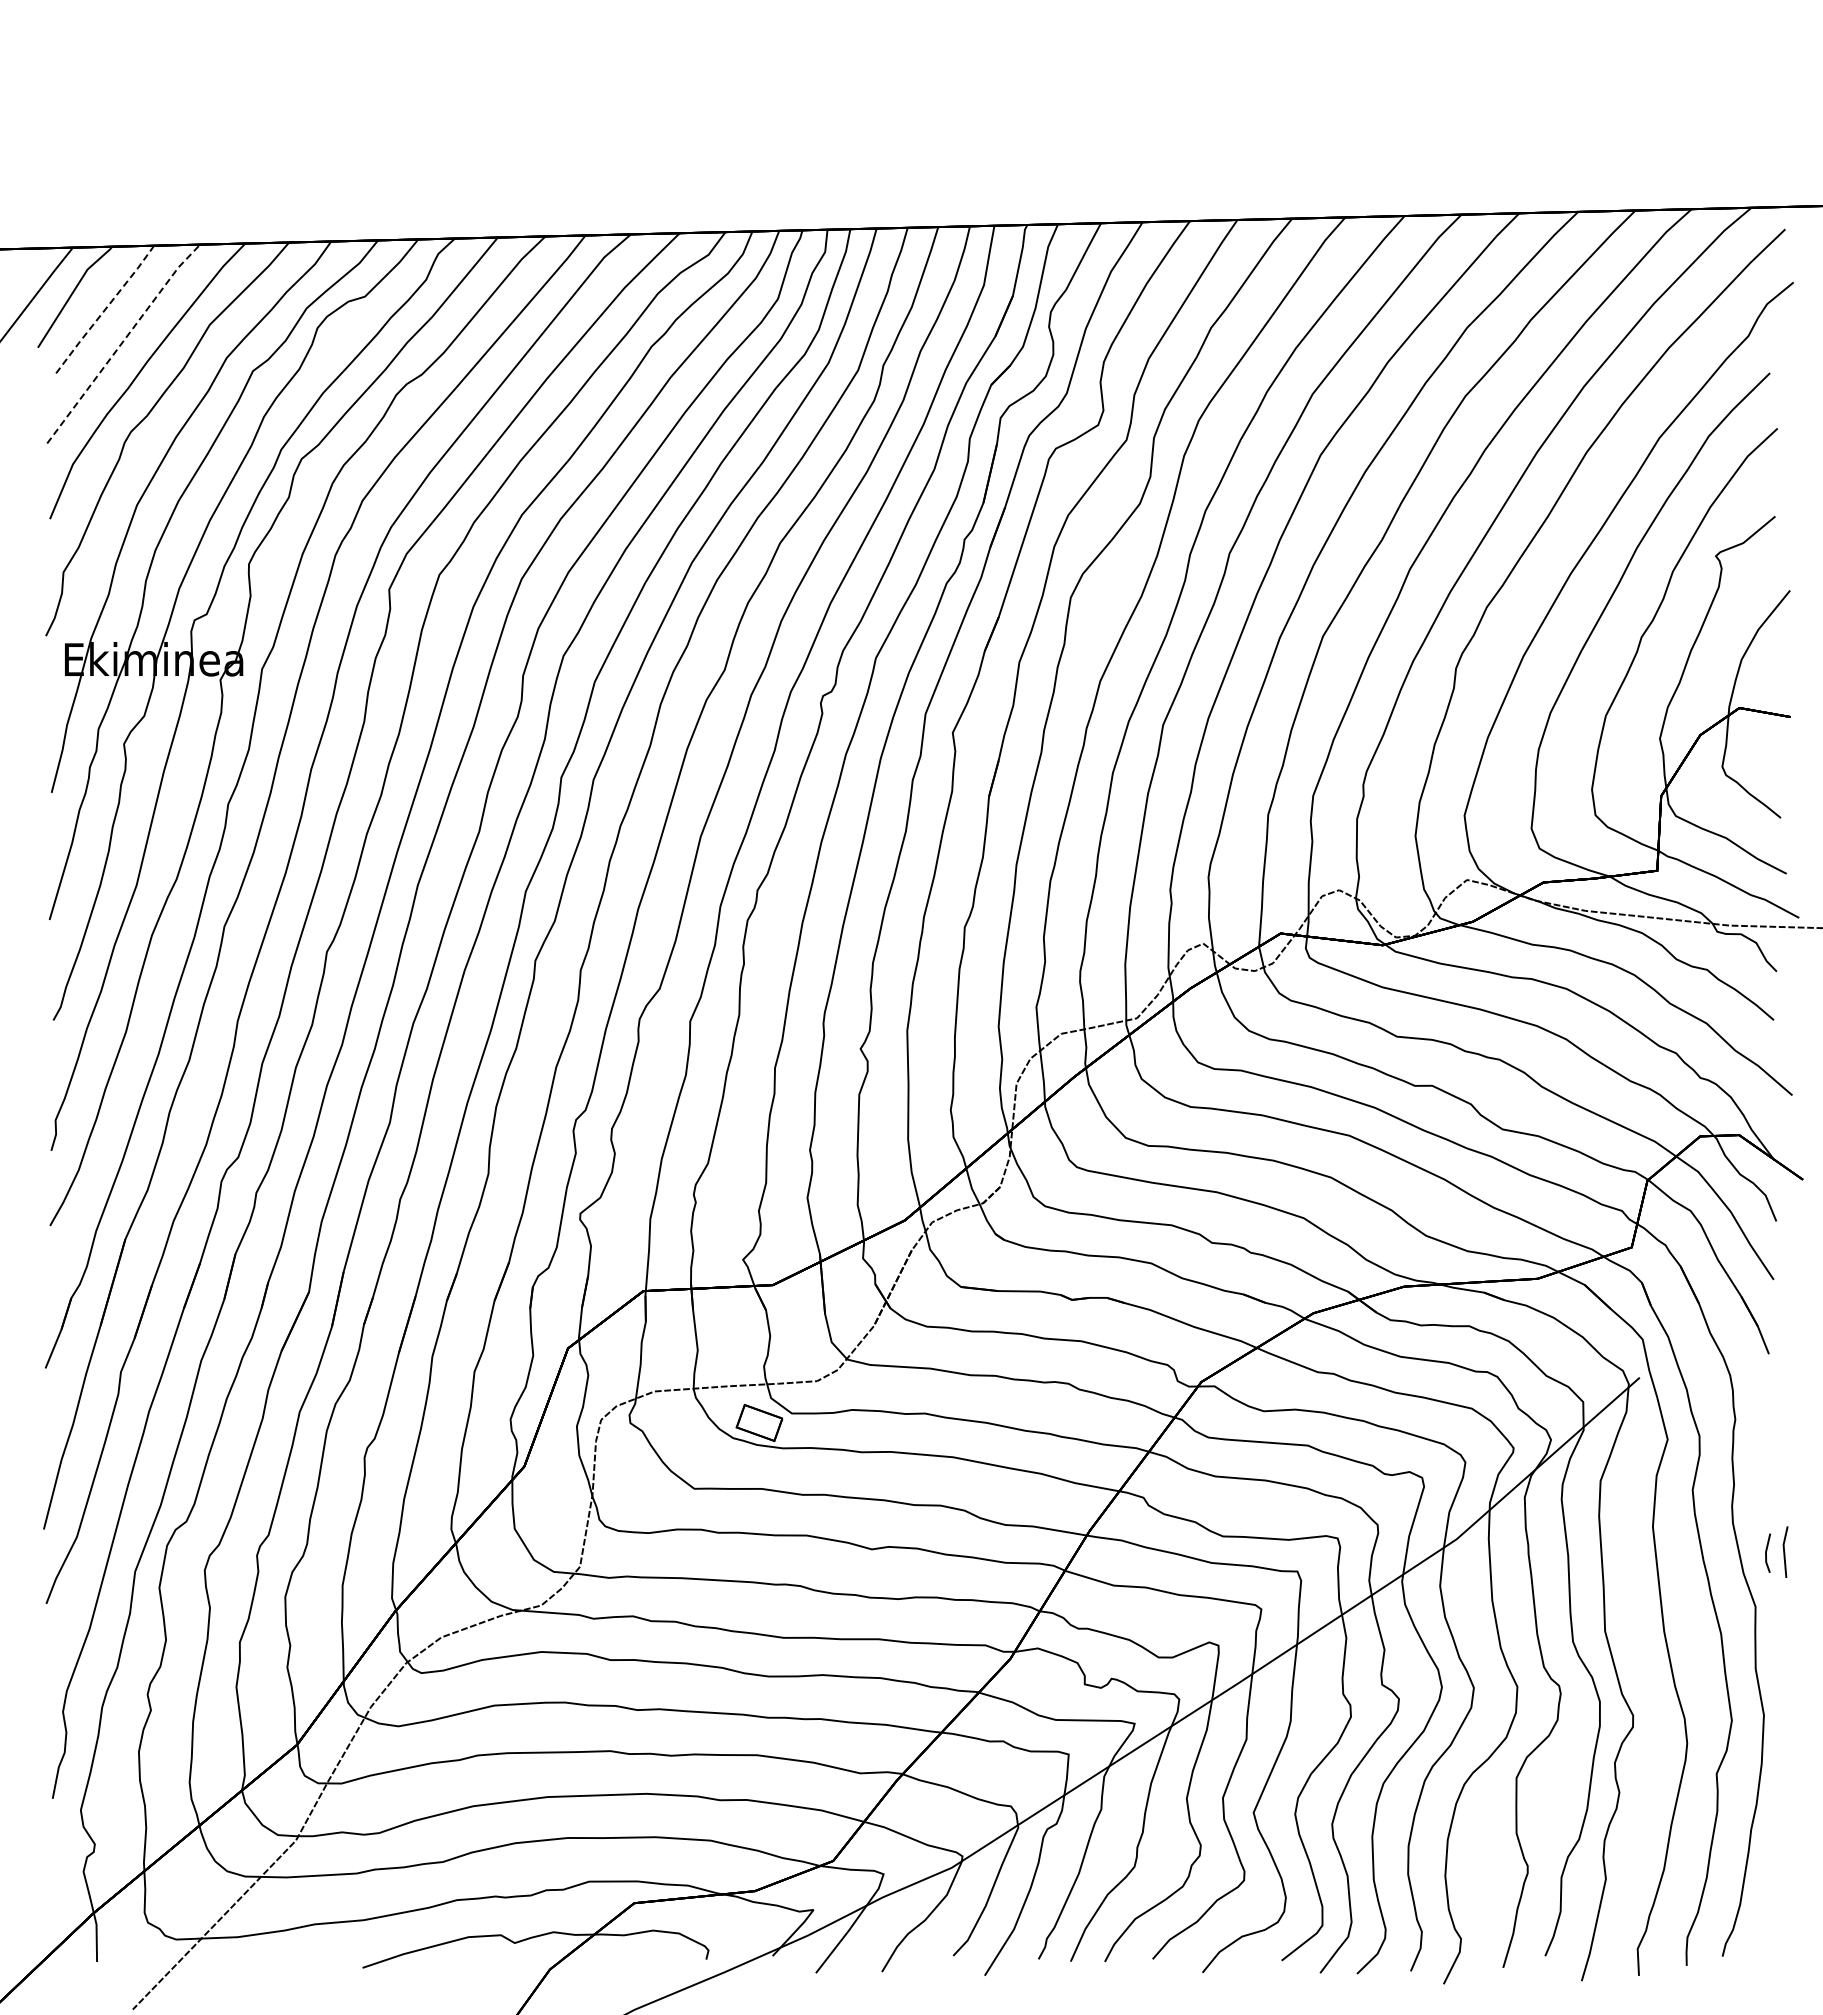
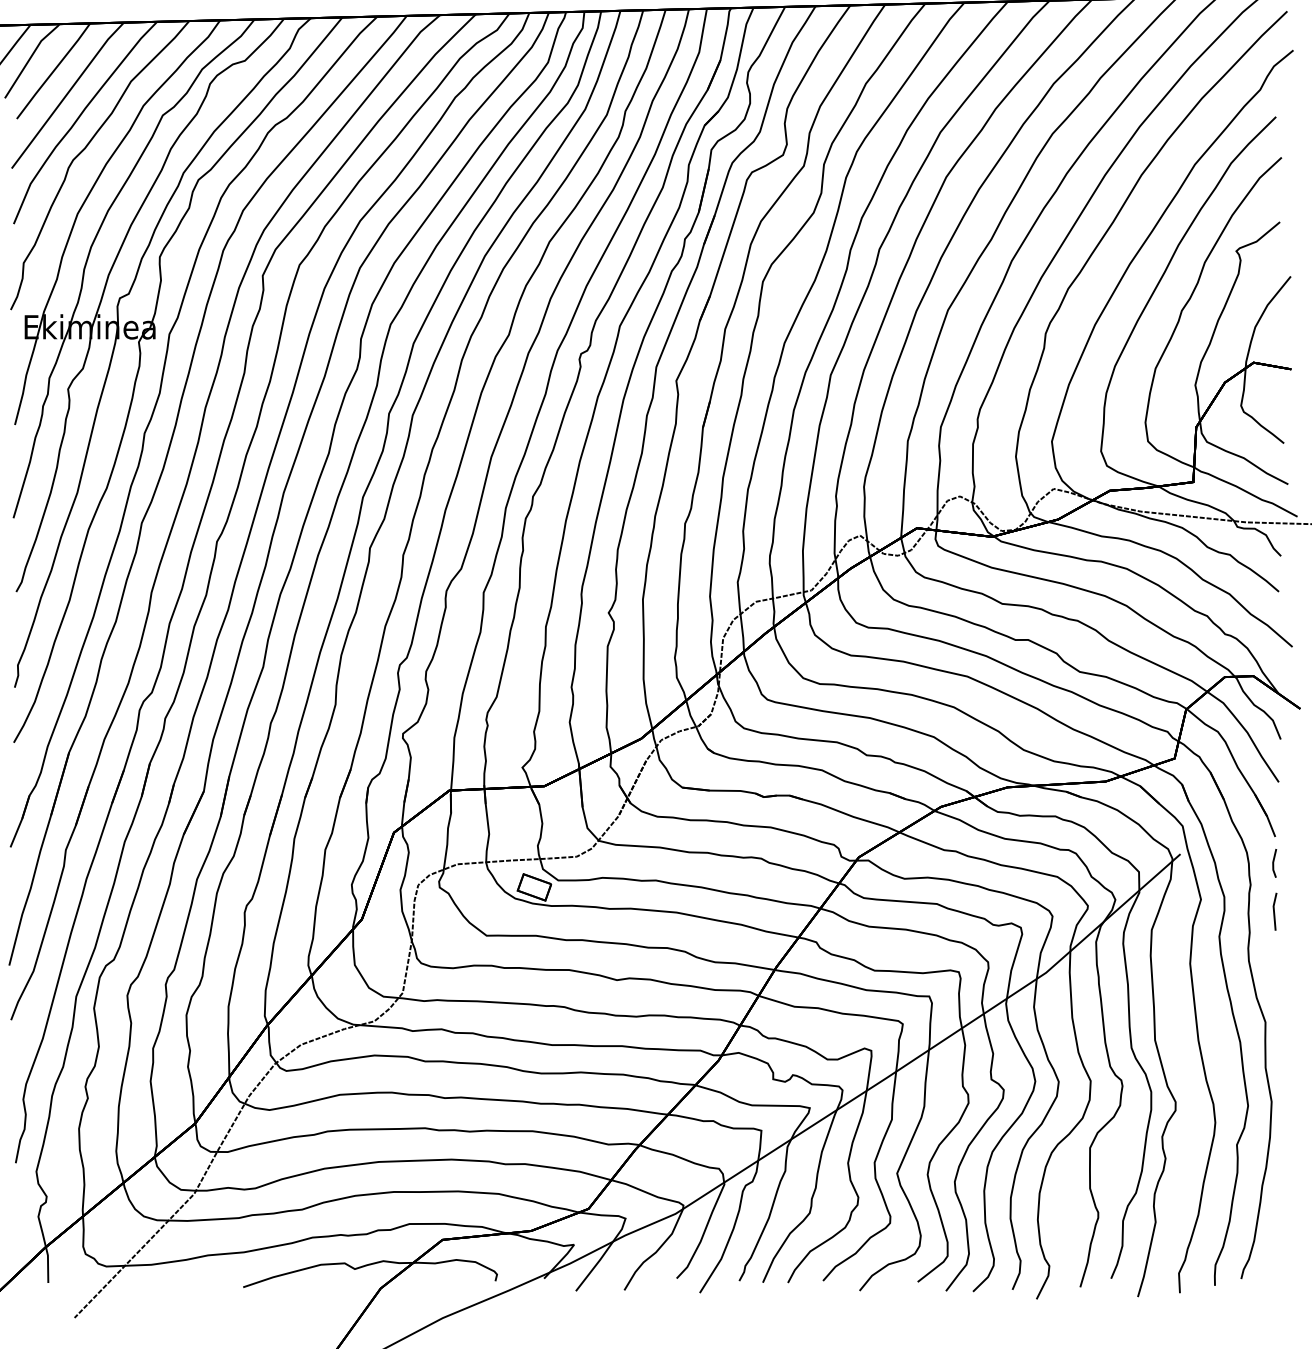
line: (103, 311) -> (53, 71), dashed -> solid
line: (123, 341) -> (67, 93), dashed -> solid
line: (1767, 1551) -> (1274, 862), moved
line: (1785, 1551) -> (1275, 911), moved

